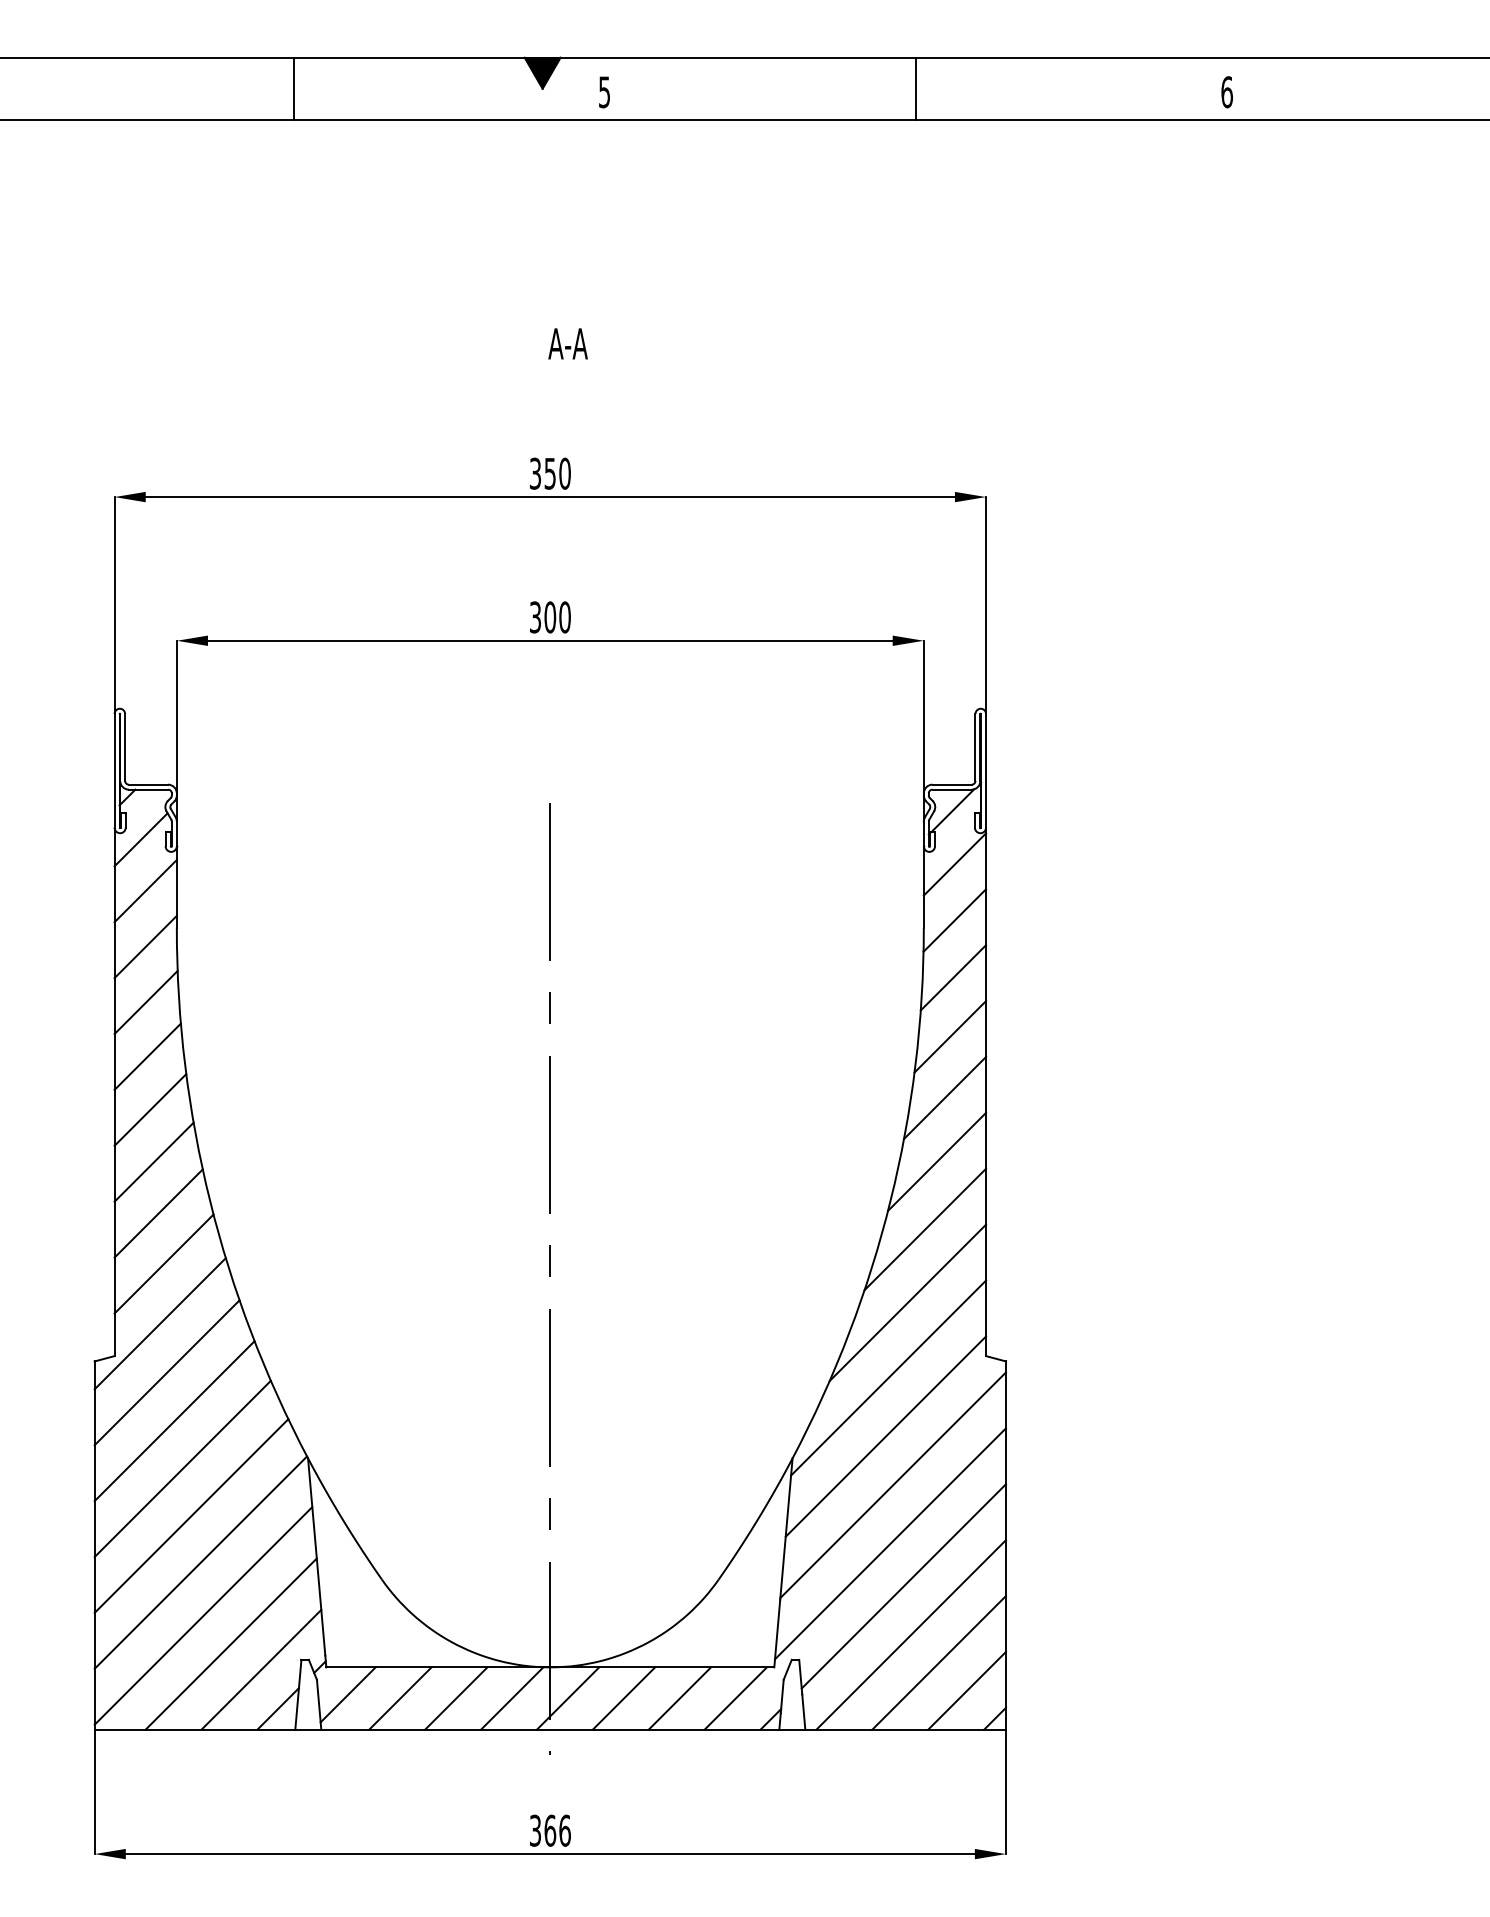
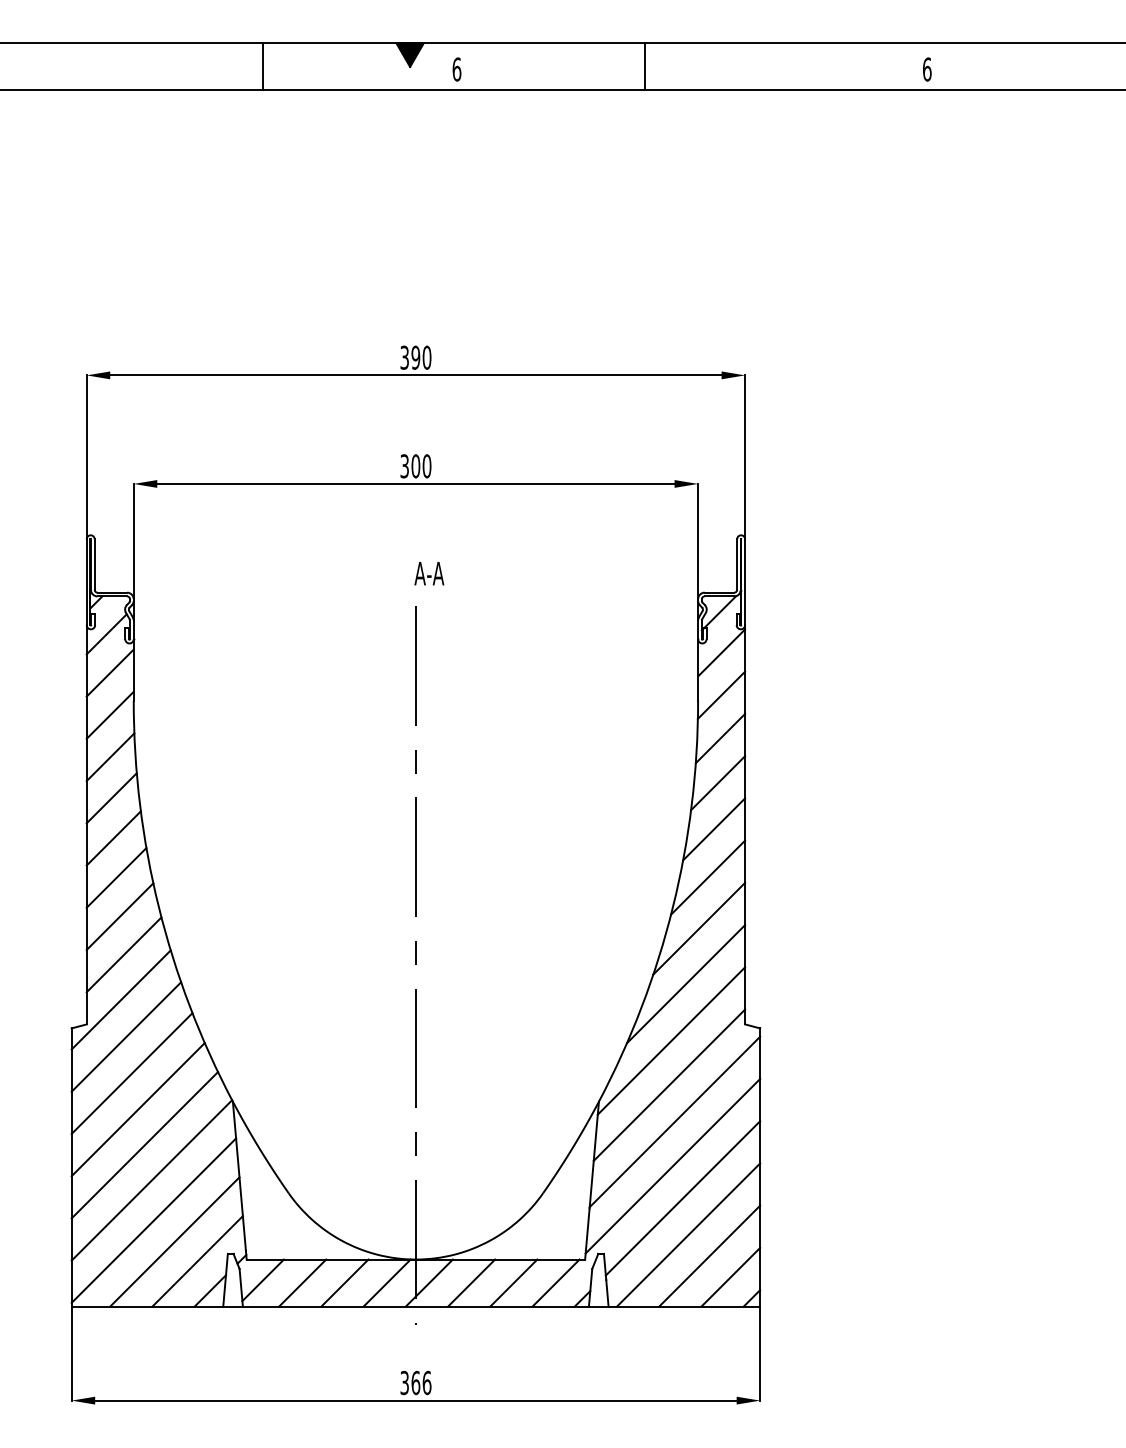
line: (294, 88) -> (263, 66), moved
line: (916, 88) -> (645, 66), moved
text: (604, 92) -> (456, 69), 5 -> 6
text: (568, 343) -> (429, 573), moved
text: (549, 473) -> (415, 357), 350 -> 390

